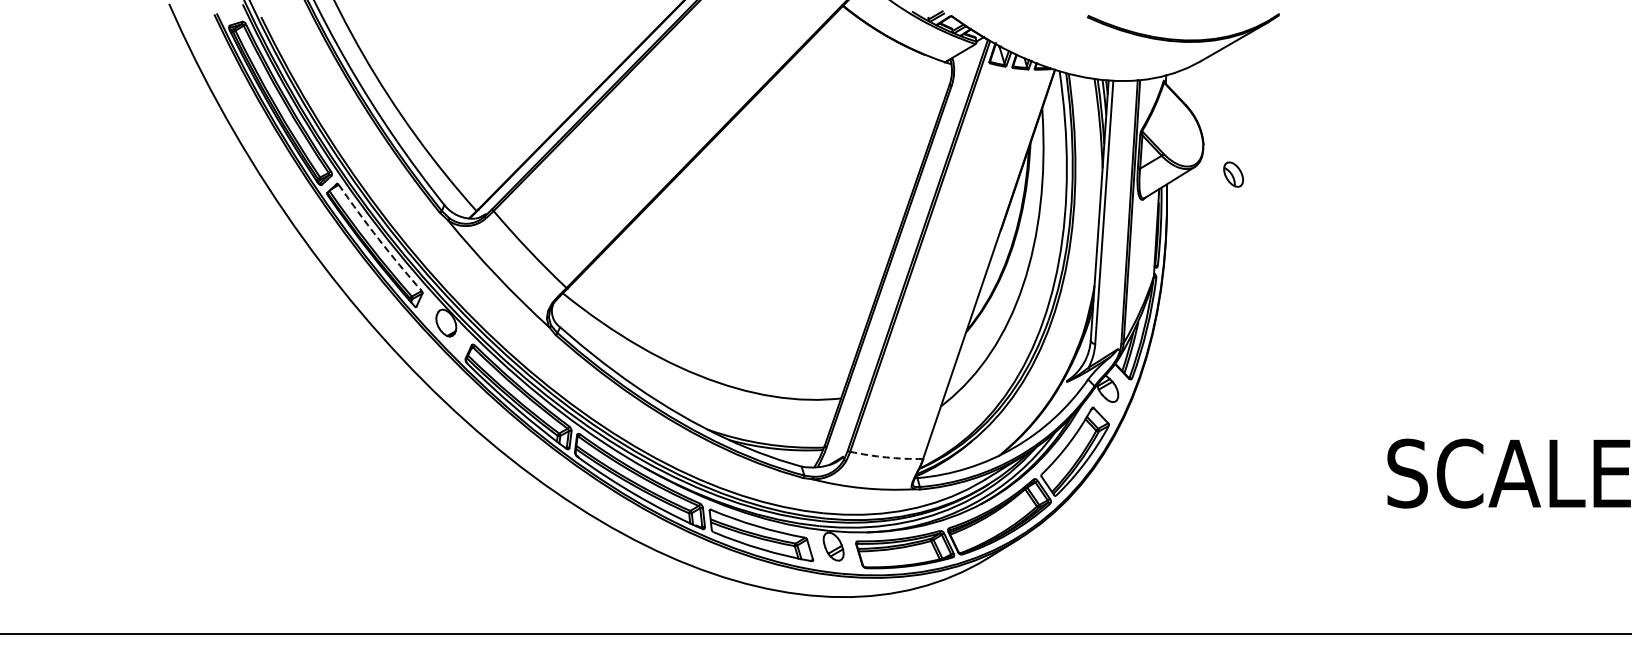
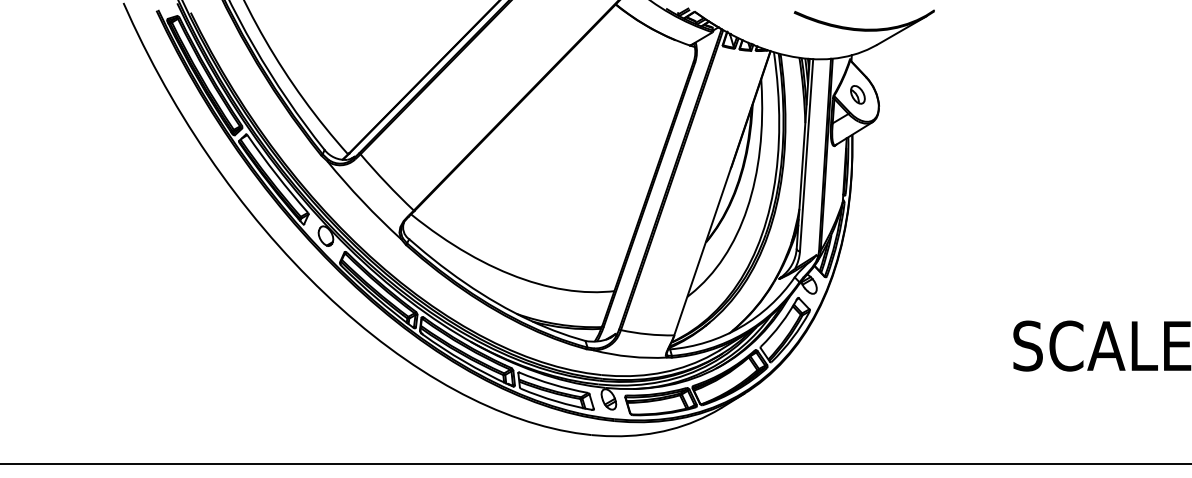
part: (1233, 174) -> (857, 94), moved
arc: (378, 239) -> (276, 175), dashed -> solid
arc: (886, 457) -> (647, 334), dashed -> solid

